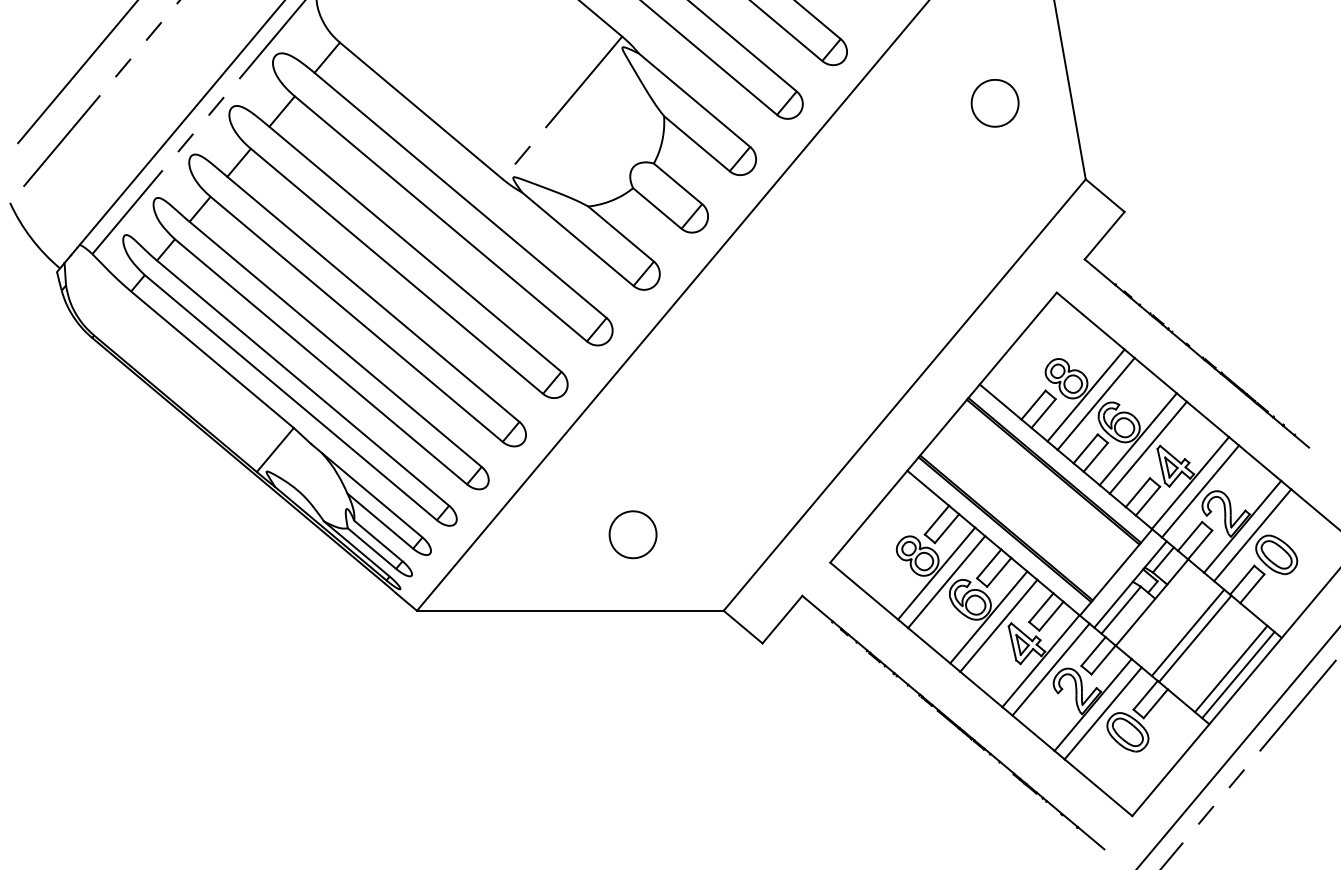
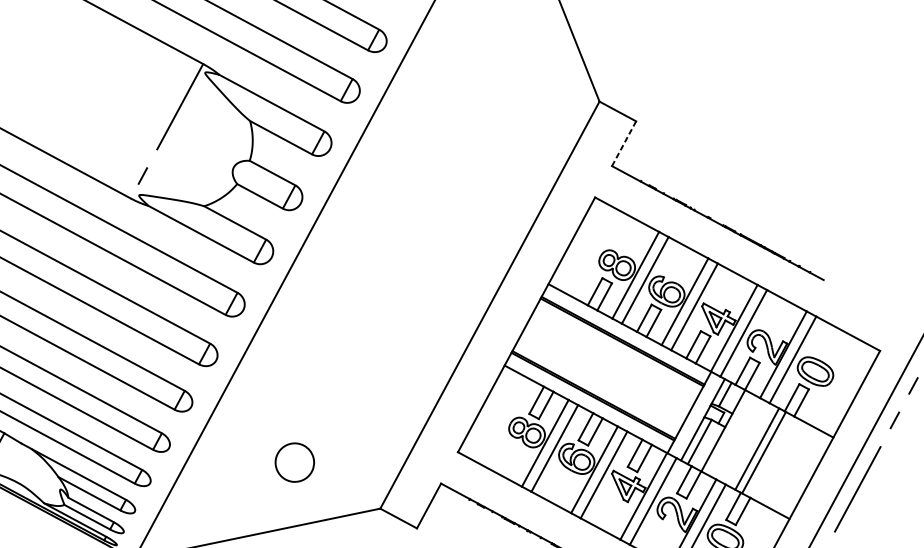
part: (994, 103) -> (513, 55), removed
line: (1104, 235) -> (623, 143), solid -> dashed
line: (1231, 668) -> (798, 470), removed
line: (1238, 674) -> (804, 474), removed

